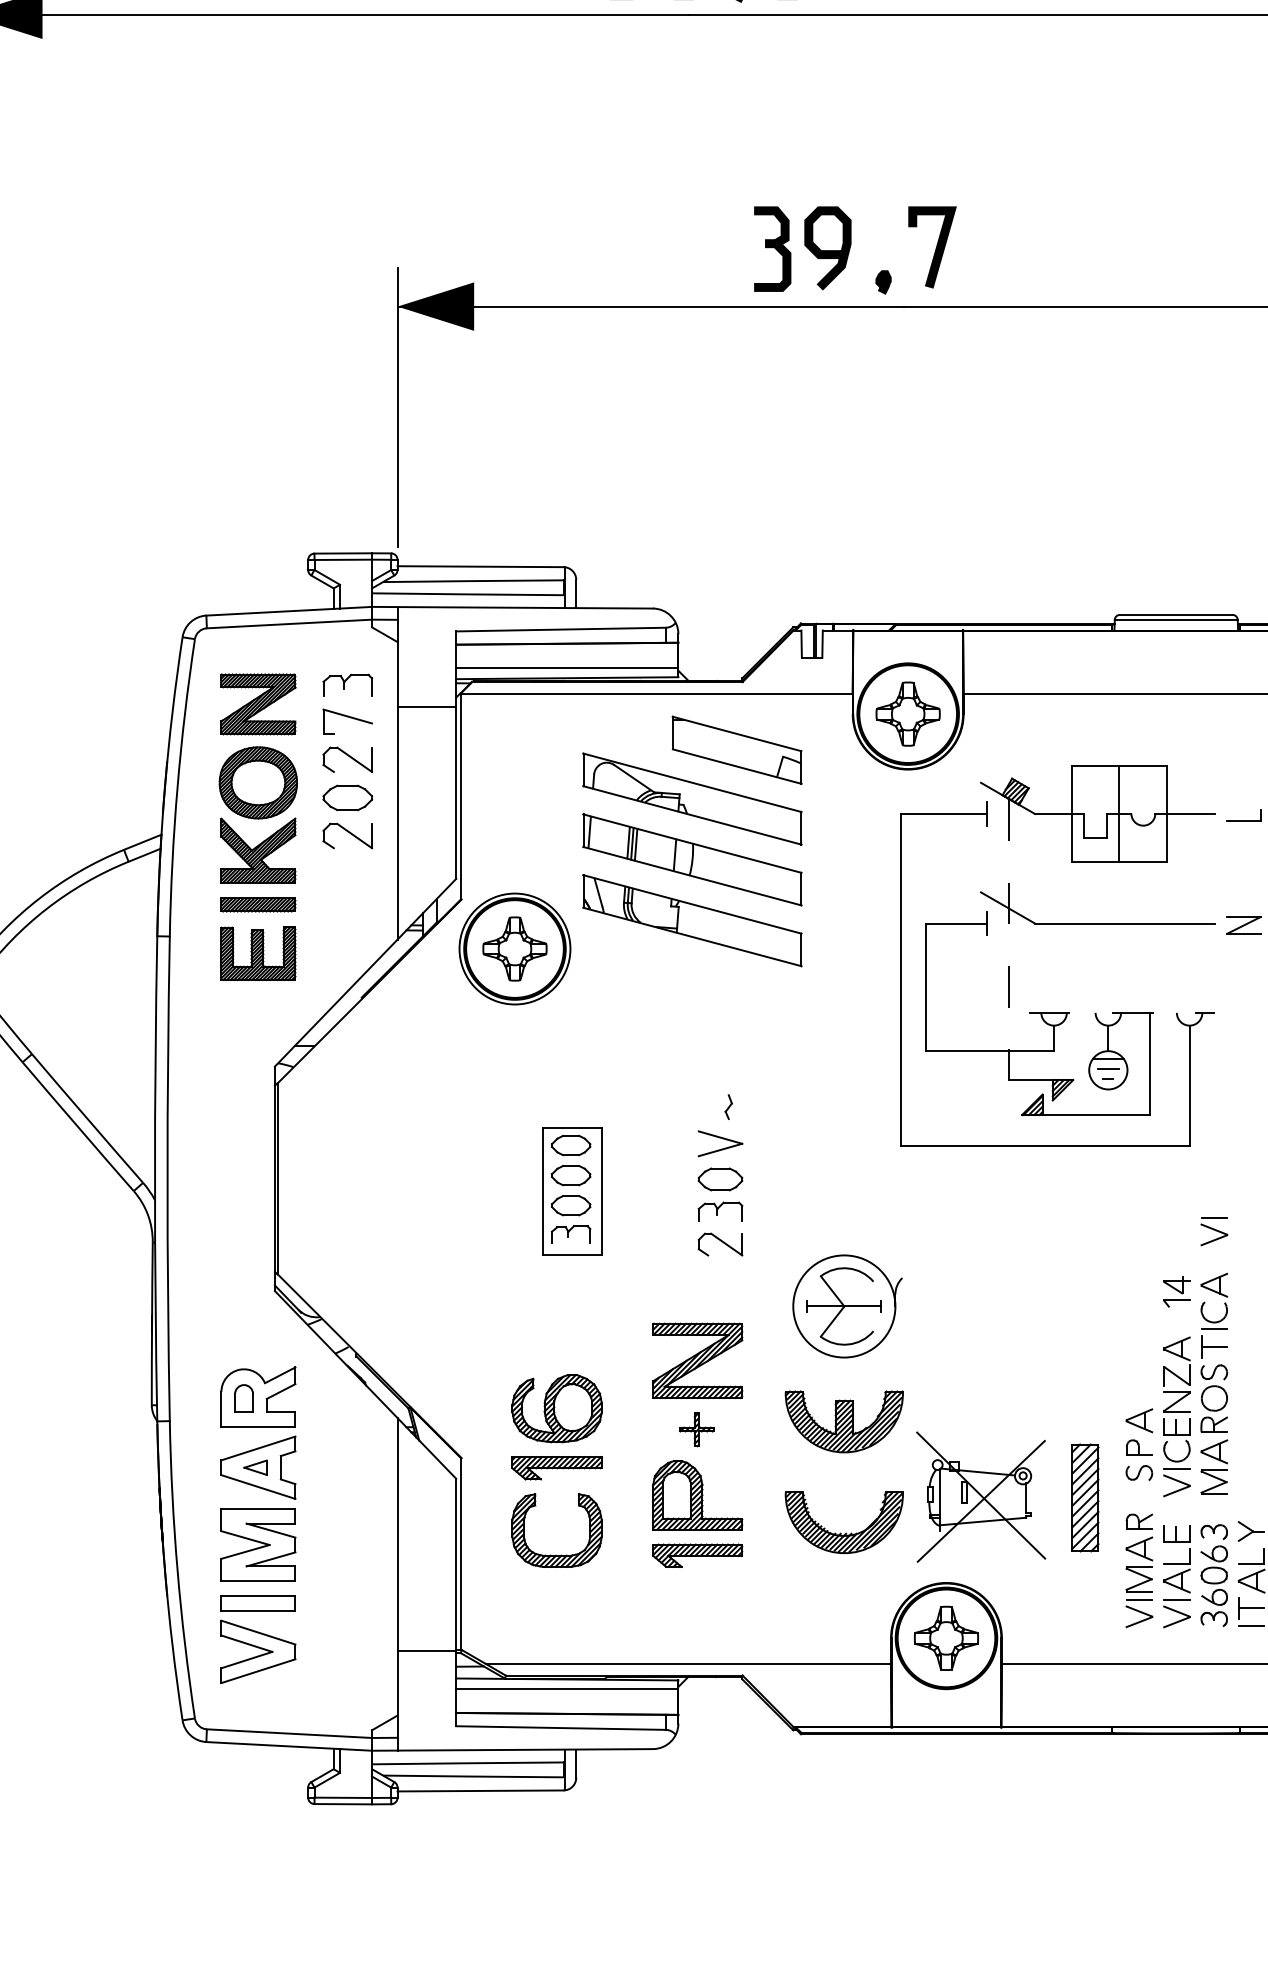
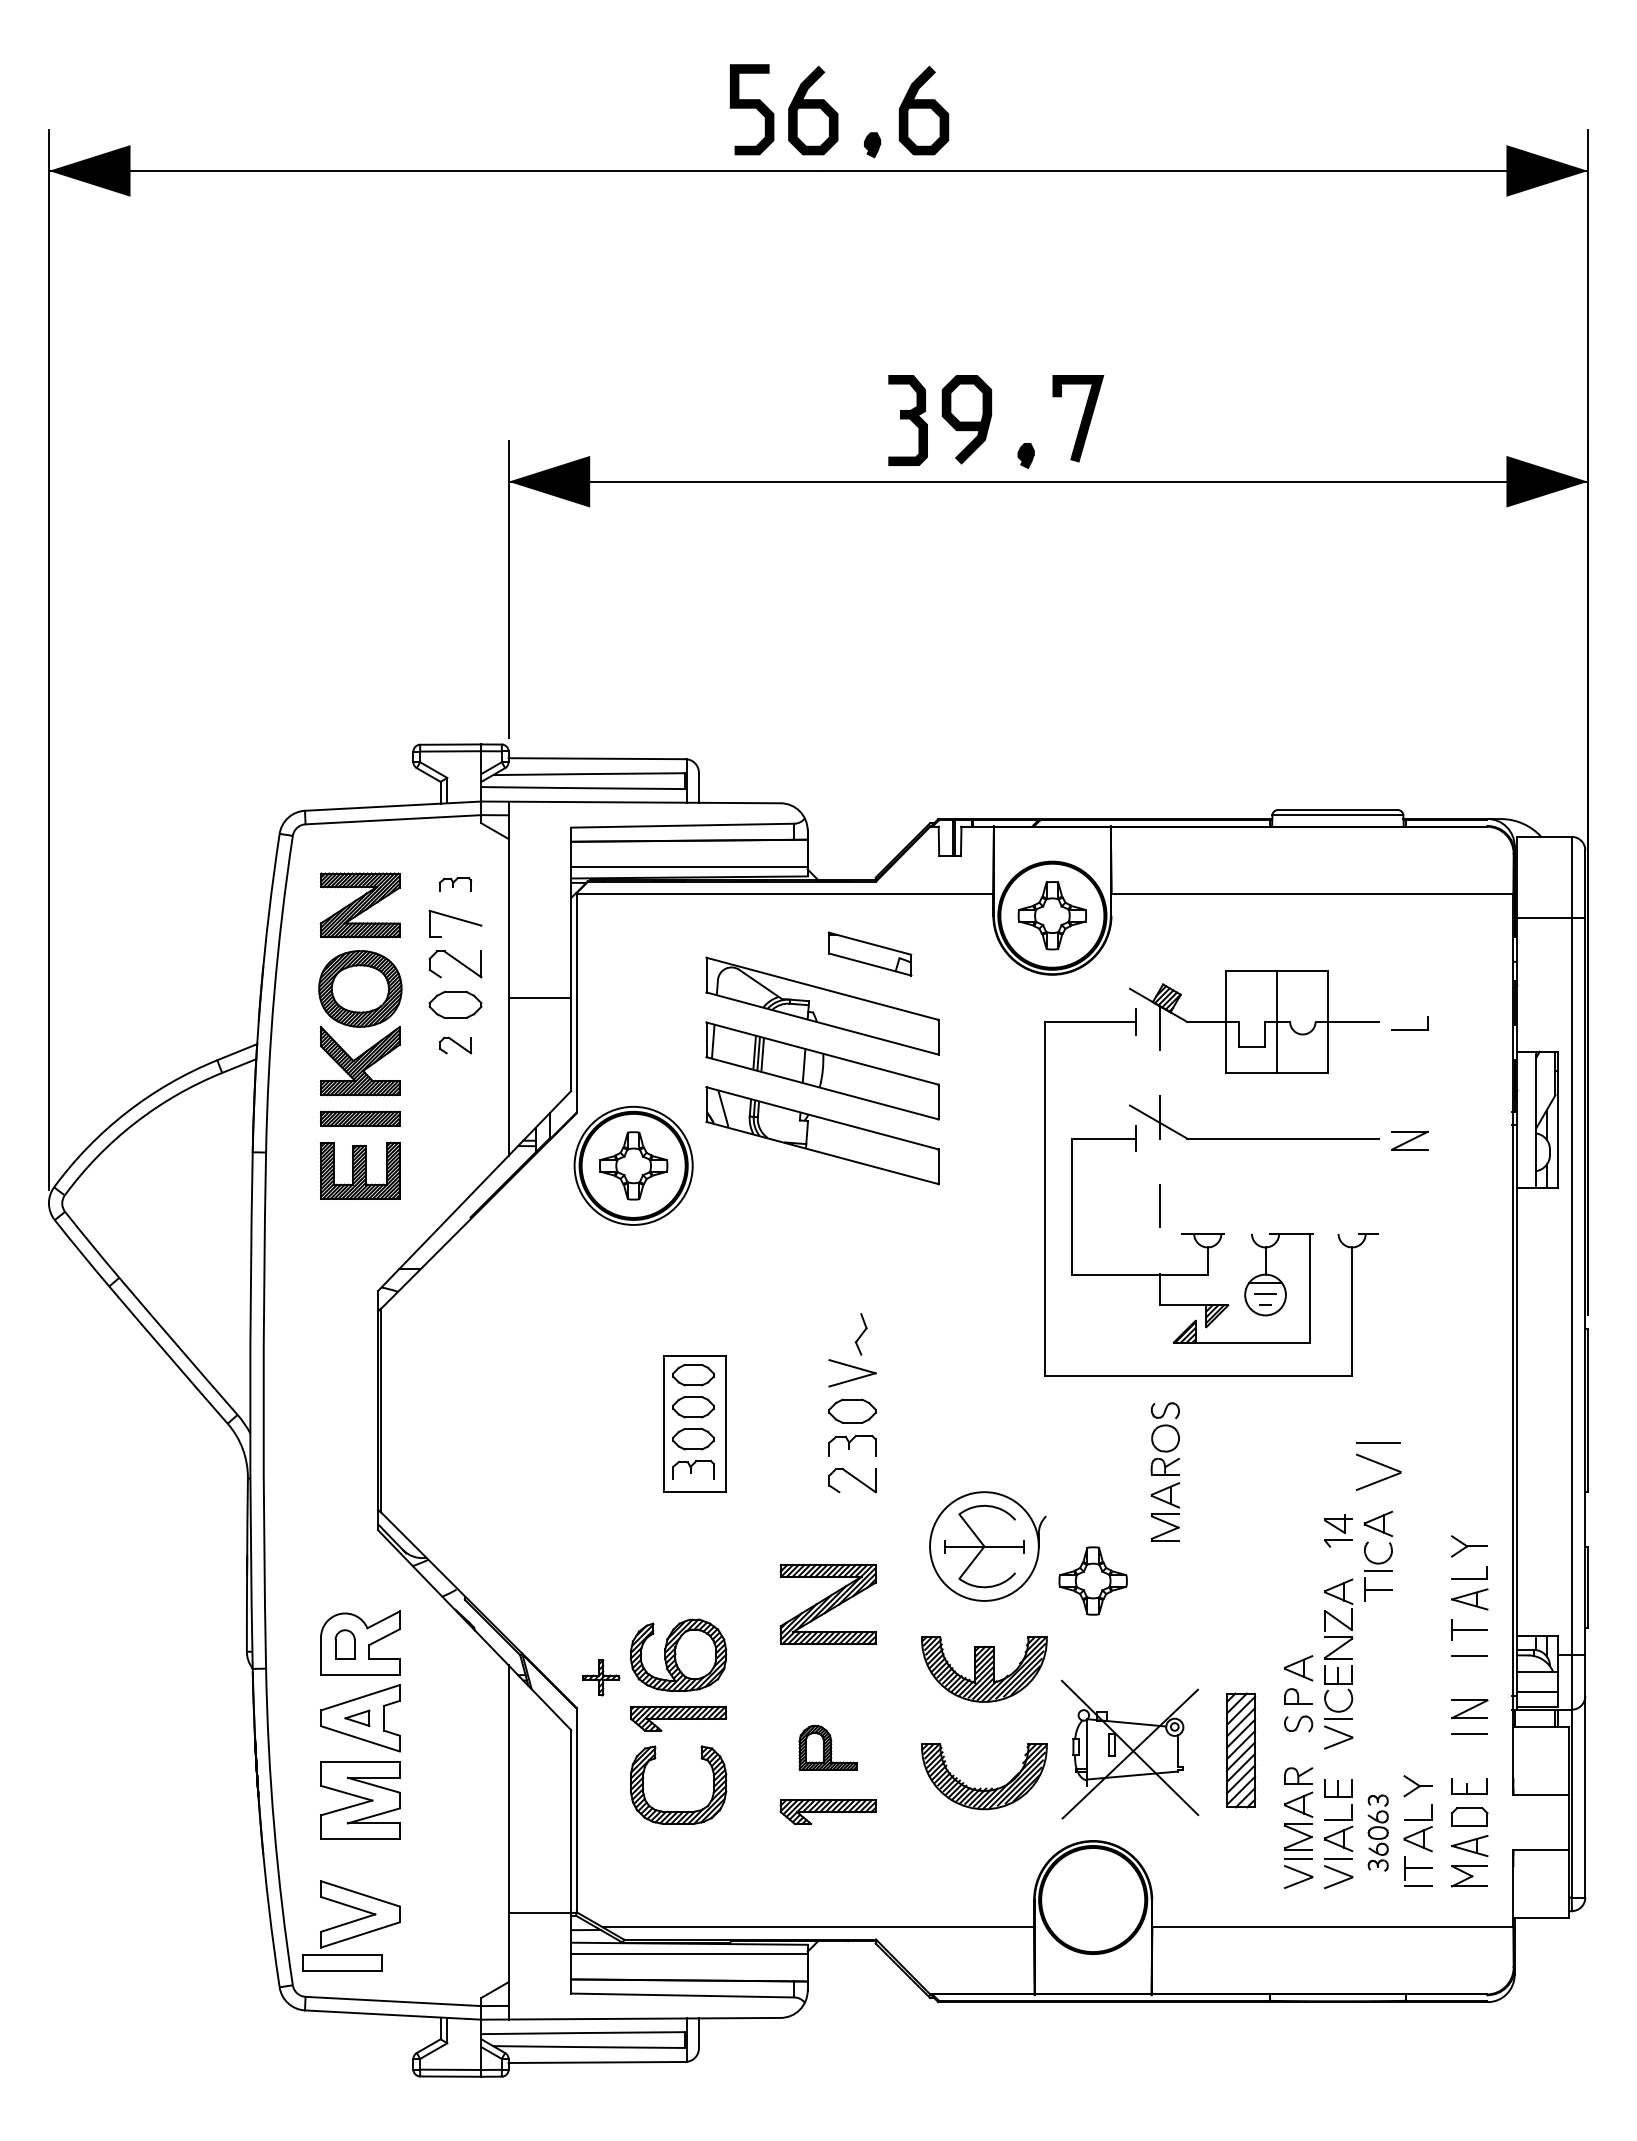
part: (347, 684) -> (455, 884), size x0.6
line: (426, 707) -> (539, 998), moved
part: (736, 749) -> (869, 953), size x0.6
part: (347, 835) -> (455, 1045), size x0.6
part: (728, 1106) -> (861, 1333), size x1.6
part: (1213, 1231) -> (1377, 1466), size x1.6
part: (696, 1429) -> (601, 1677), moved
part: (1214, 1429) -> (1165, 1471), moved
part: (696, 1495) -> (827, 1747), size x0.6
part: (1213, 1574) -> (1377, 1832), size x0.7
part: (258, 1603) -> (342, 1962), moved
part: (945, 1637) -> (1092, 1580), moved

